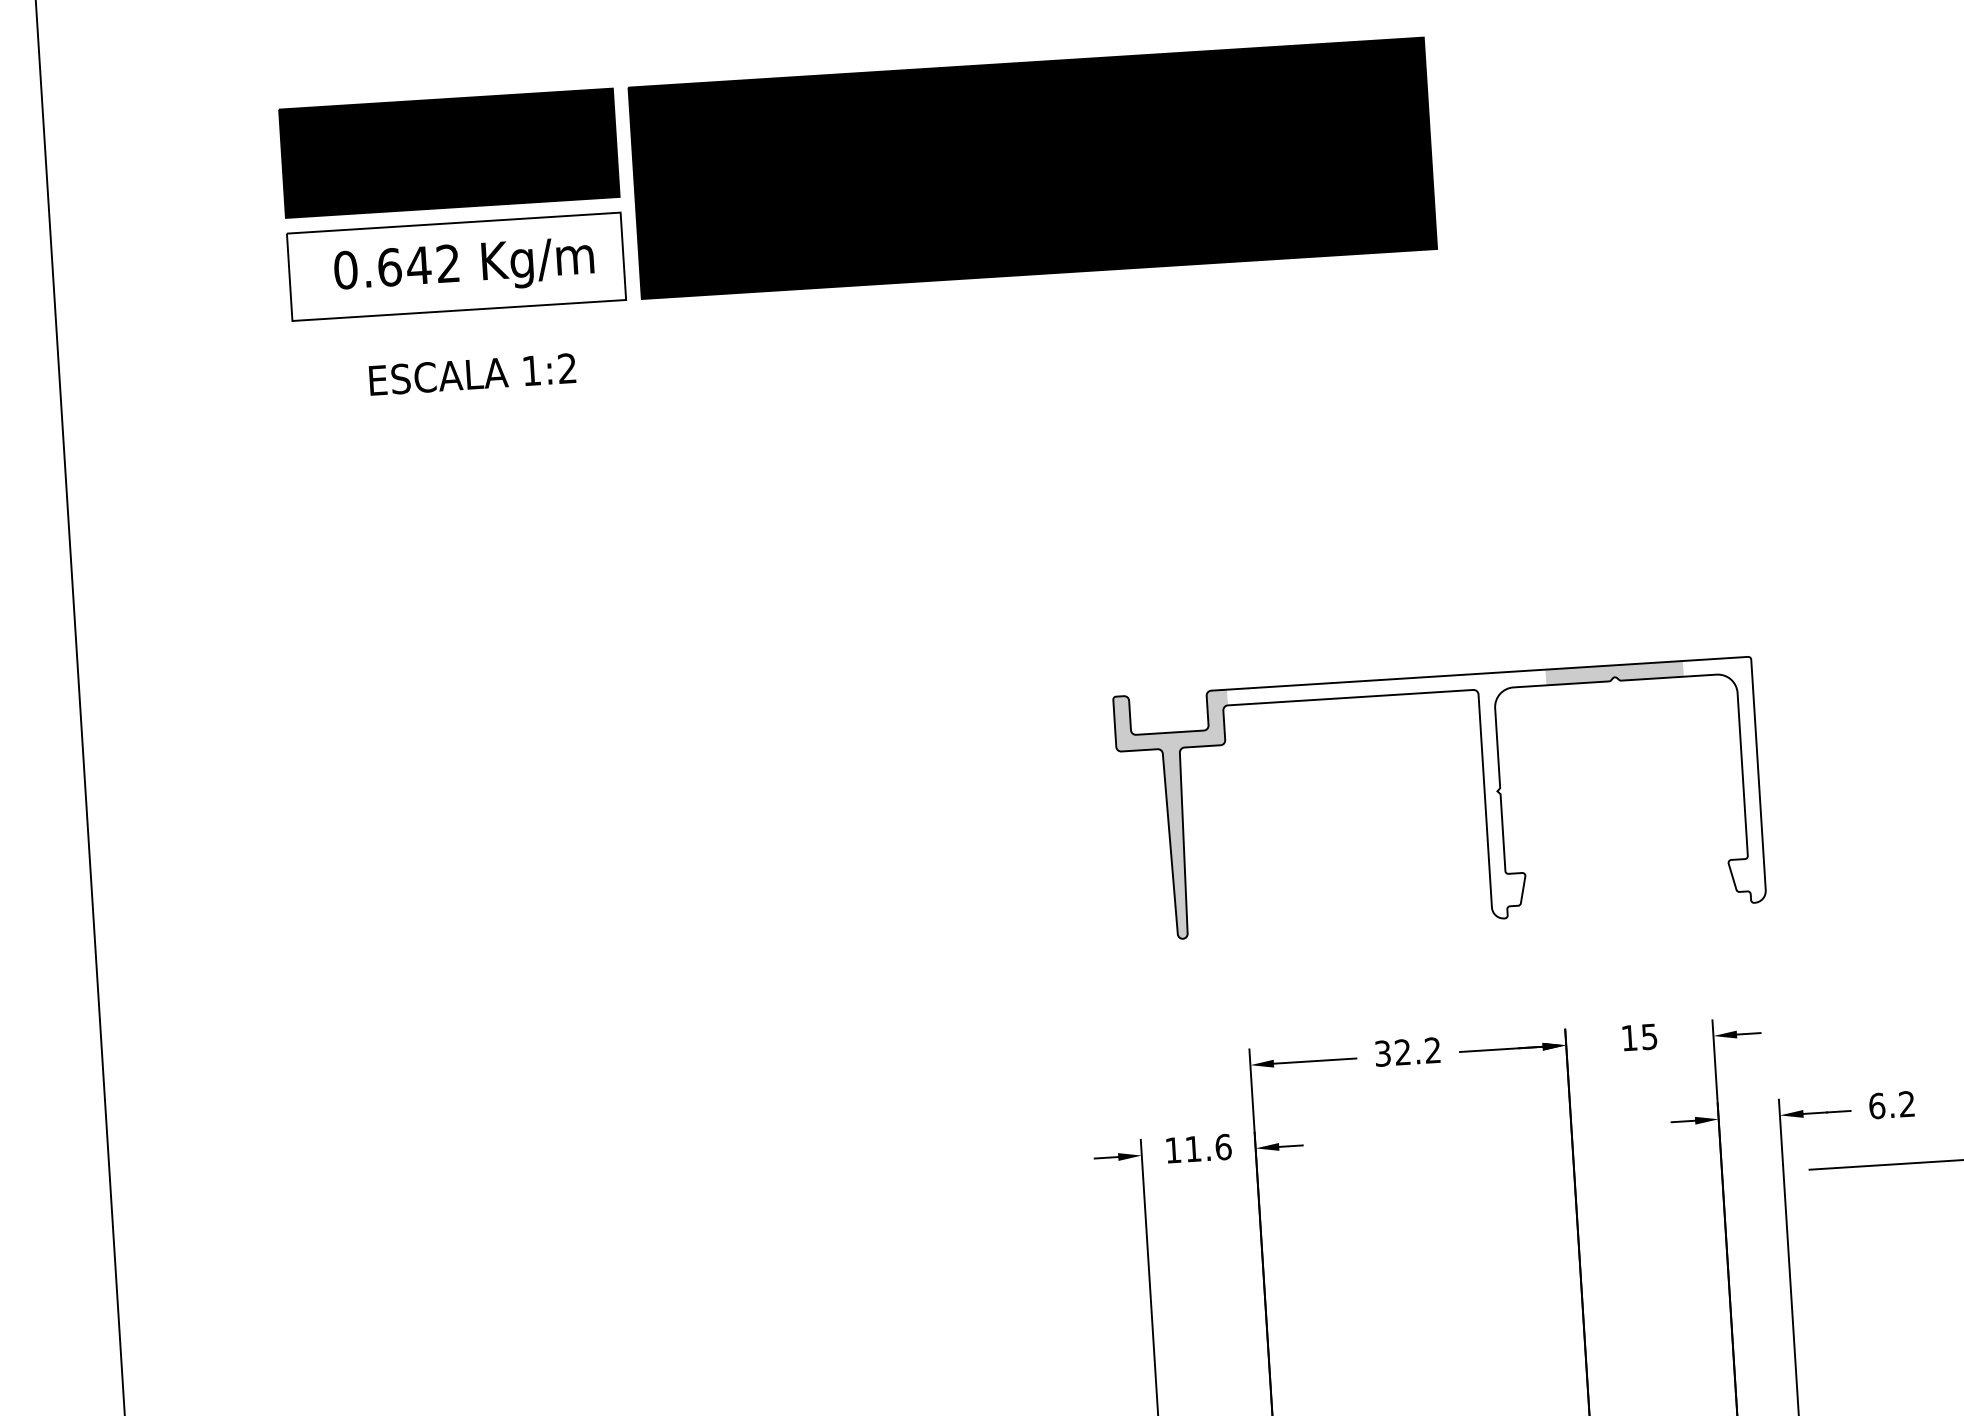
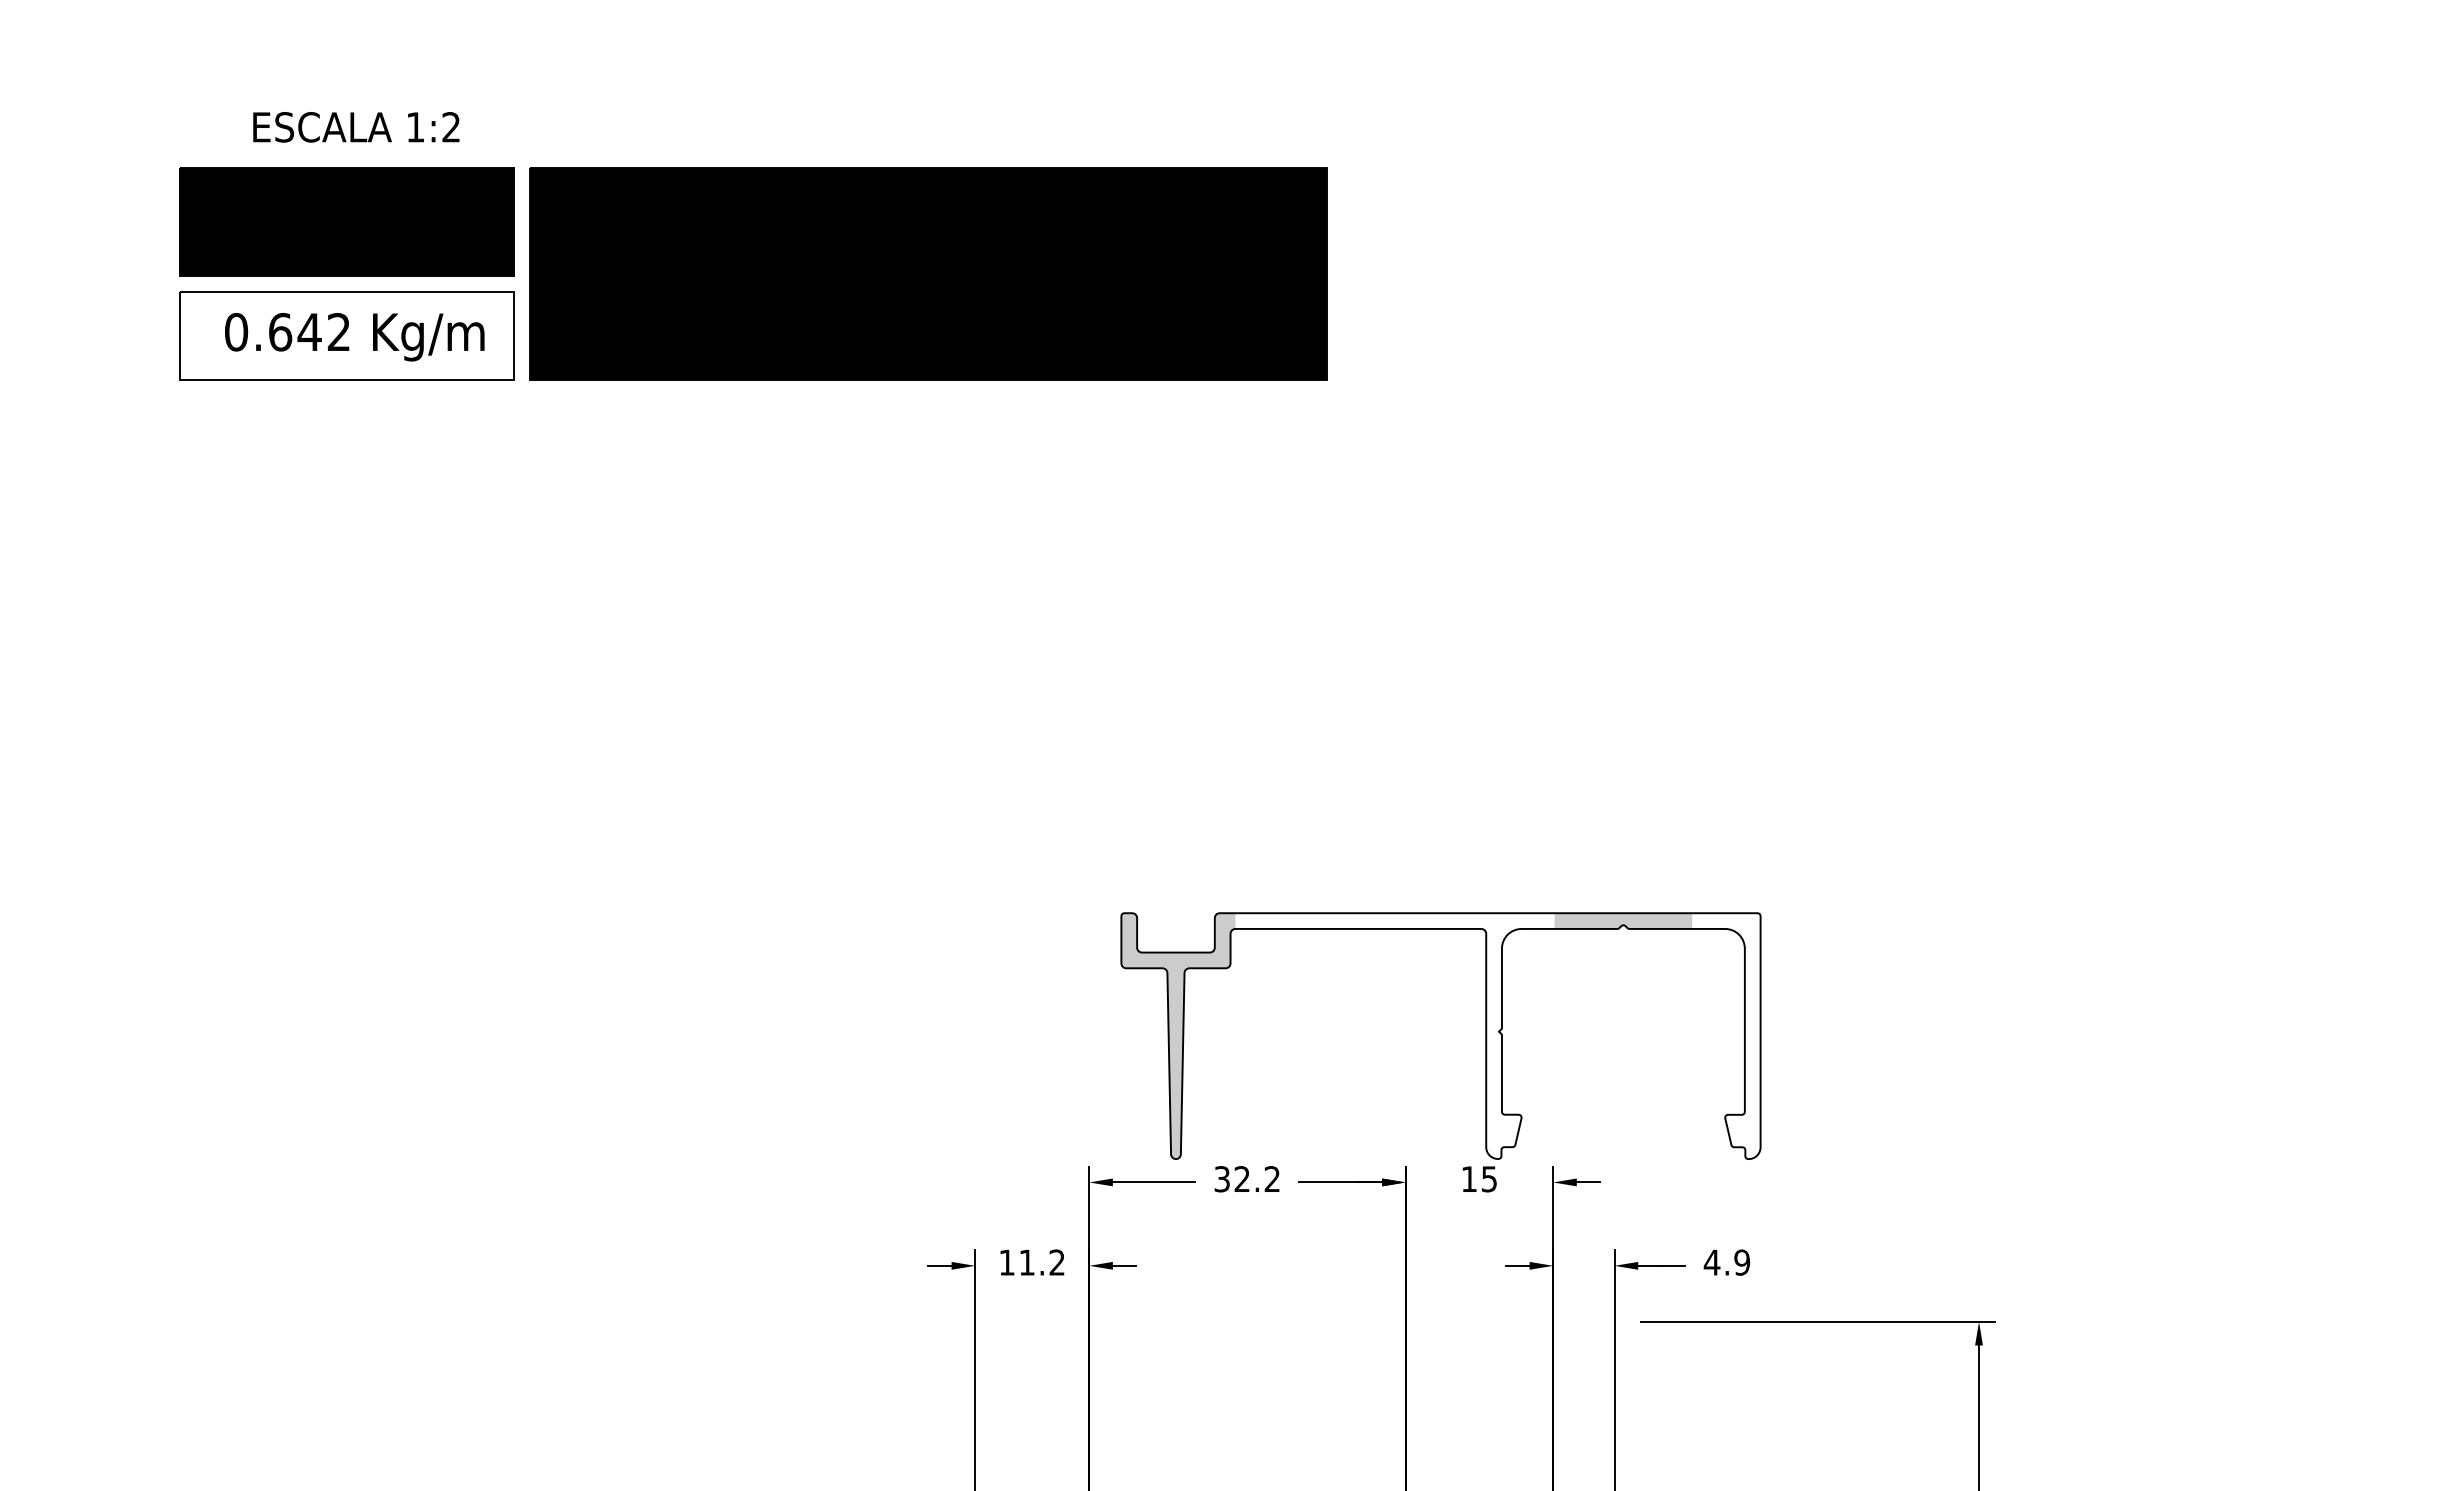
text: (472, 374) -> (356, 127), moved
part: (1484, 796) -> (1485, 1035), moved
text: (1891, 1105) -> (1726, 1262), 6.2 -> 4.9
text: (1223, 1147) -> (1057, 1262), 11.6 -> 11.2

